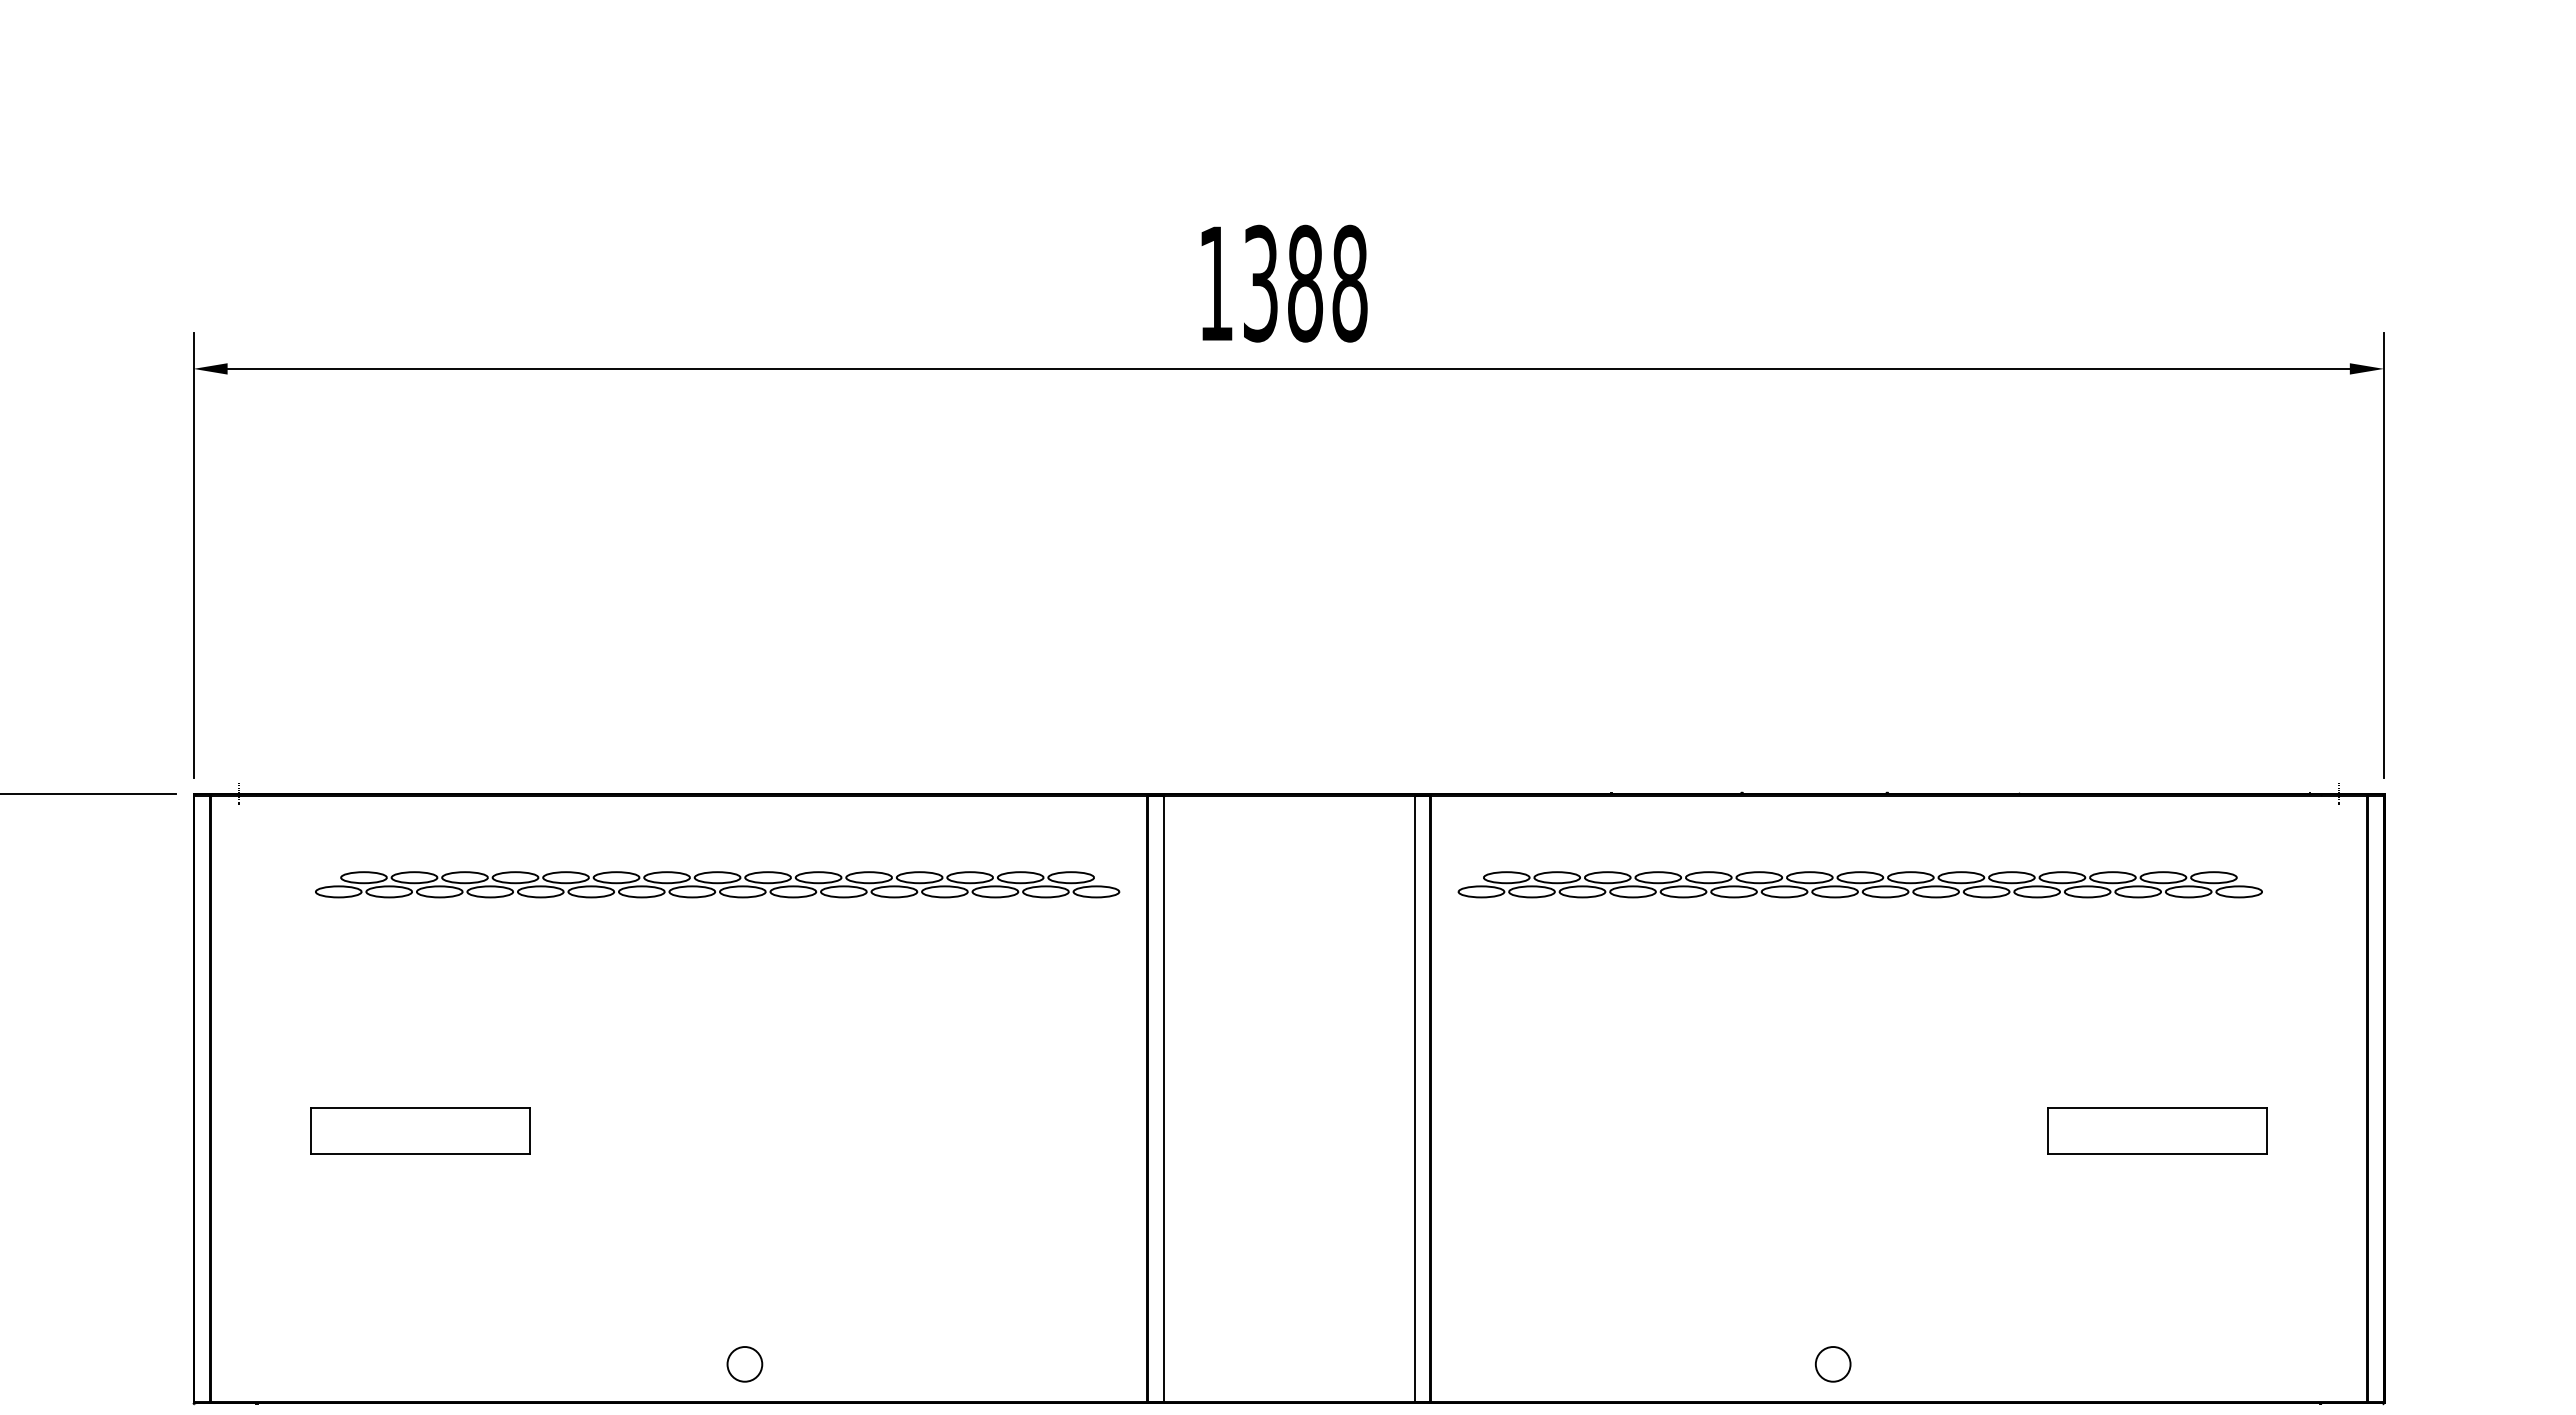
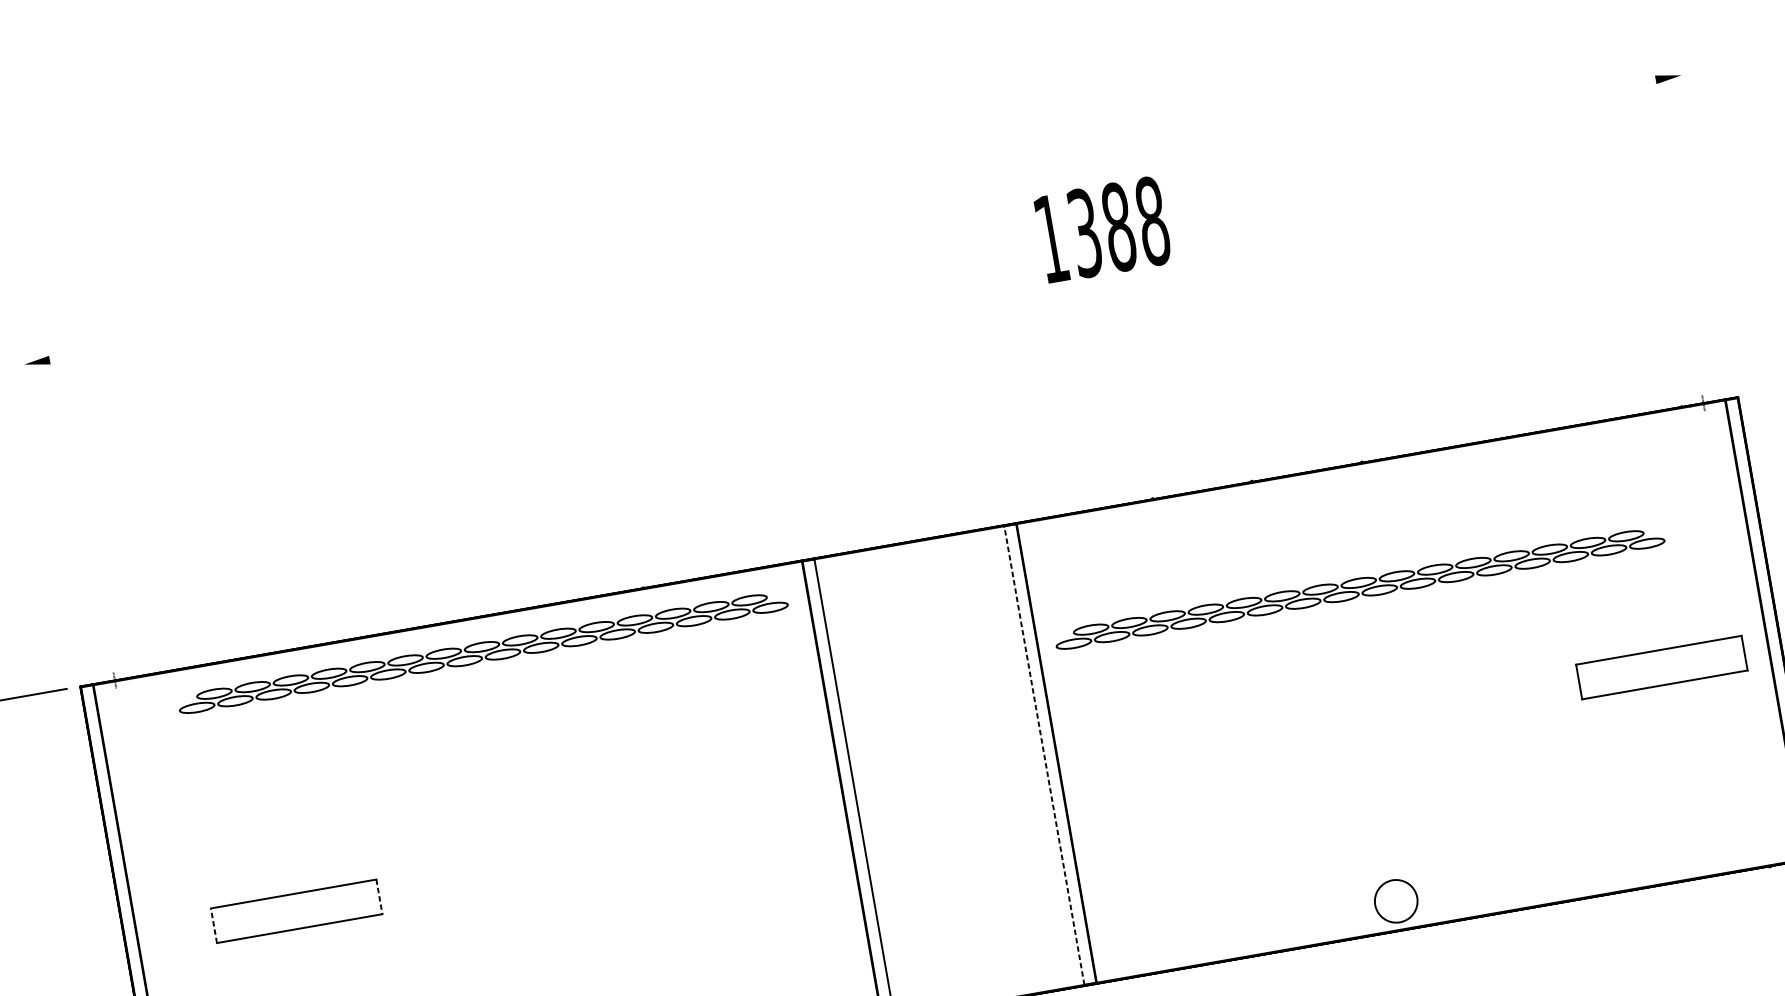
text: (1284, 283) -> (1103, 229), moved
line: (1288, 368) -> (852, 219), removed
line: (193, 555) -> (48, 505), removed
line: (2383, 555) -> (1705, 216), removed
part: (717, 884) -> (482, 652), moved
part: (1859, 884) -> (1359, 588), moved
line: (1414, 1098) -> (1044, 755), solid -> dashed
part: (2157, 1130) -> (1662, 667), moved
line: (311, 1131) -> (214, 926), solid -> dashed
line: (530, 1131) -> (379, 897), solid -> dashed
circle: (1832, 1364) -> (1395, 901), size x1.6

